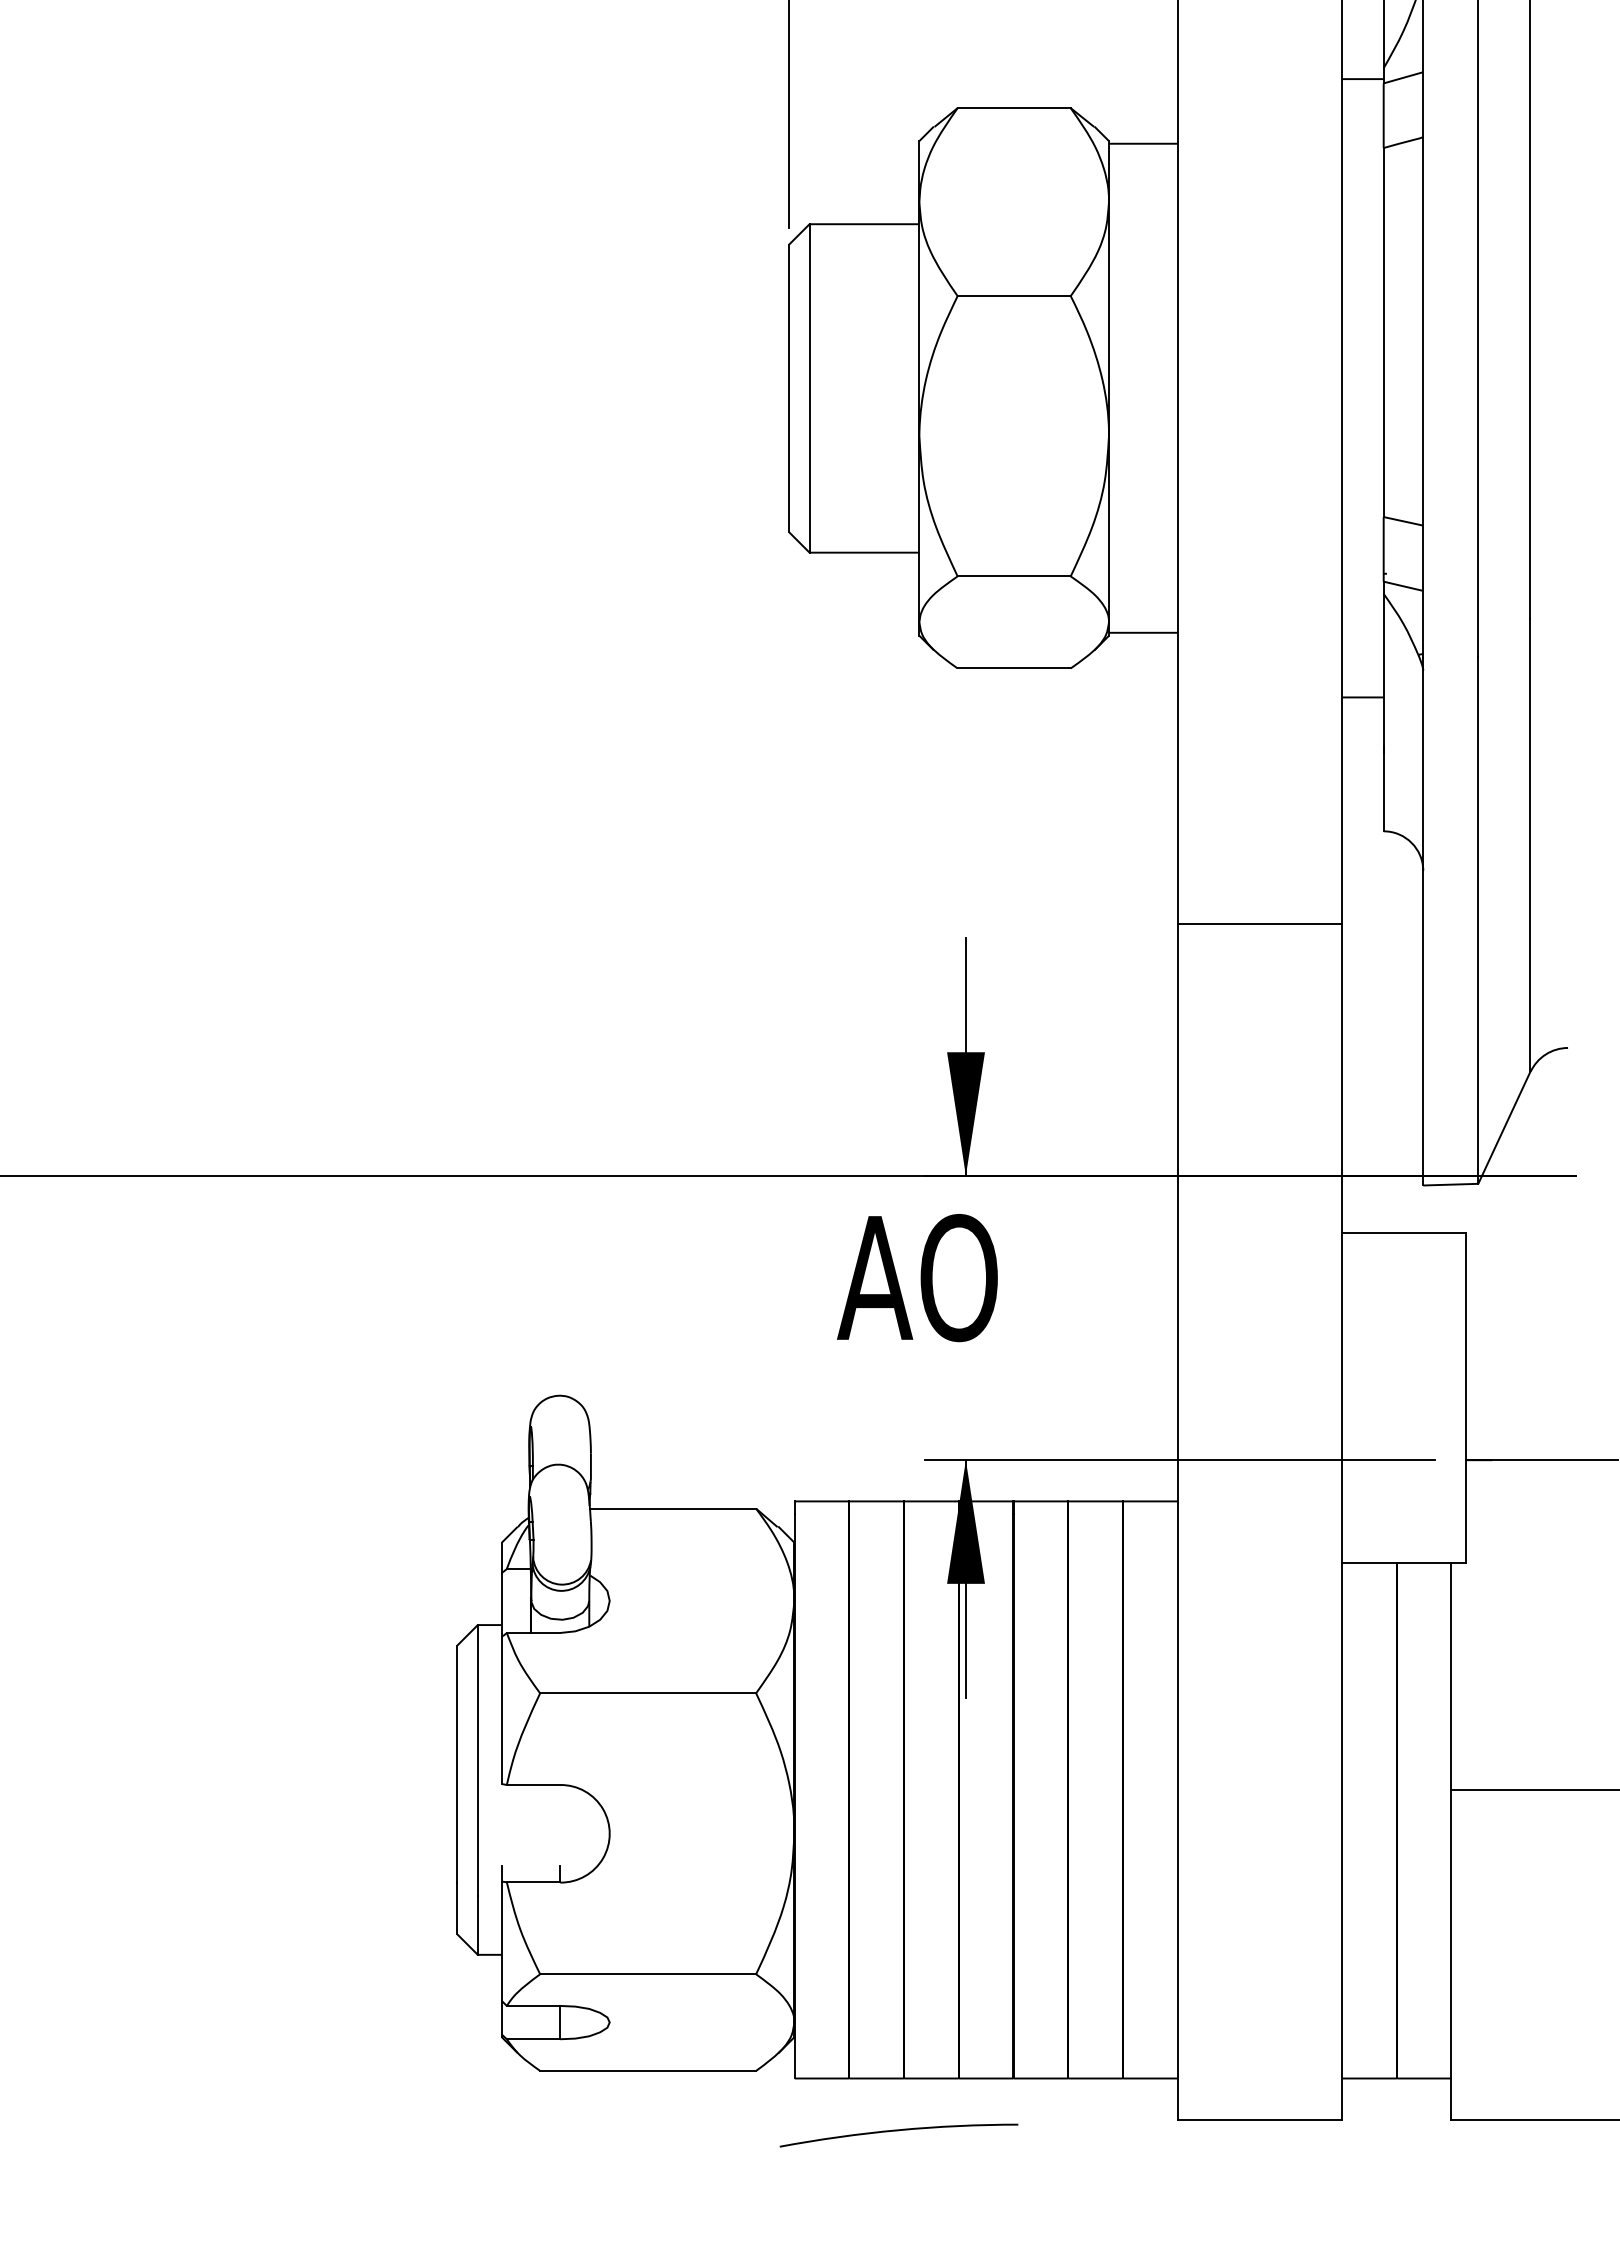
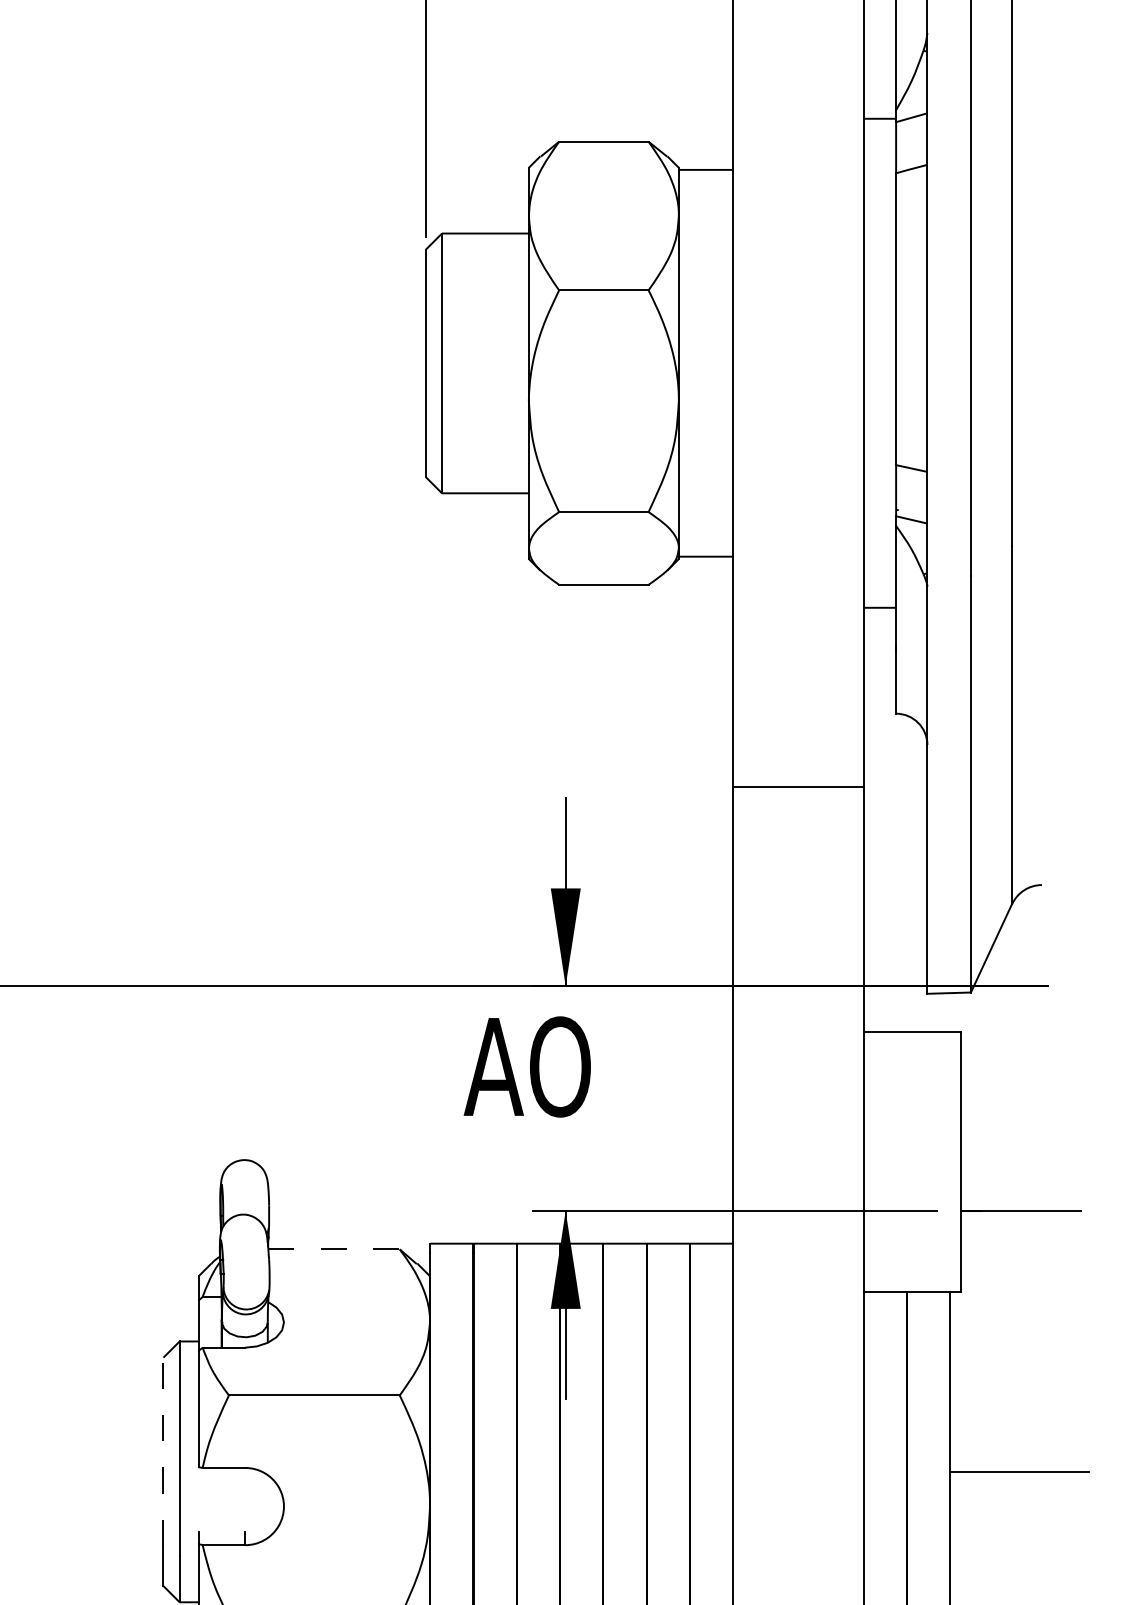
line: (673, 1508) -> (334, 1249), solid -> dashed
line: (457, 1764) -> (163, 1451), solid -> dashed

